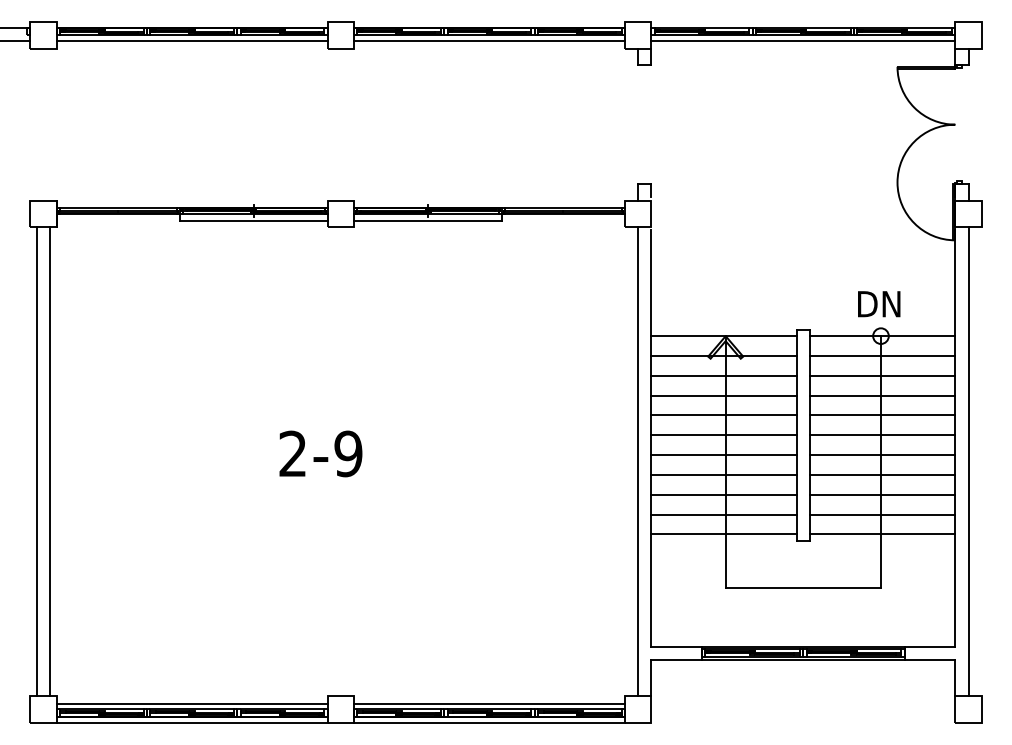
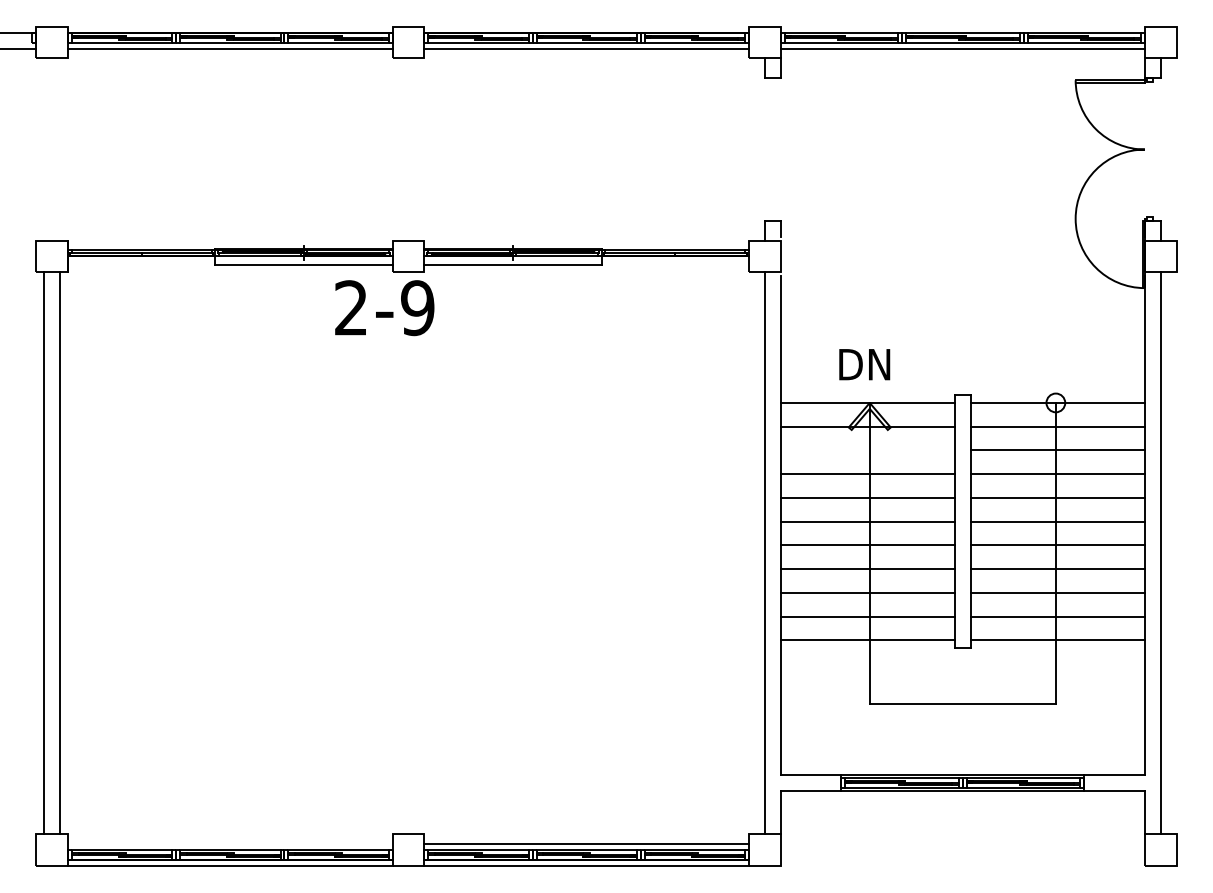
text: (879, 304) -> (864, 364), moved
line: (723, 375) -> (867, 450), removed
text: (320, 454) -> (384, 308), moved
line: (192, 704) -> (230, 844), removed

